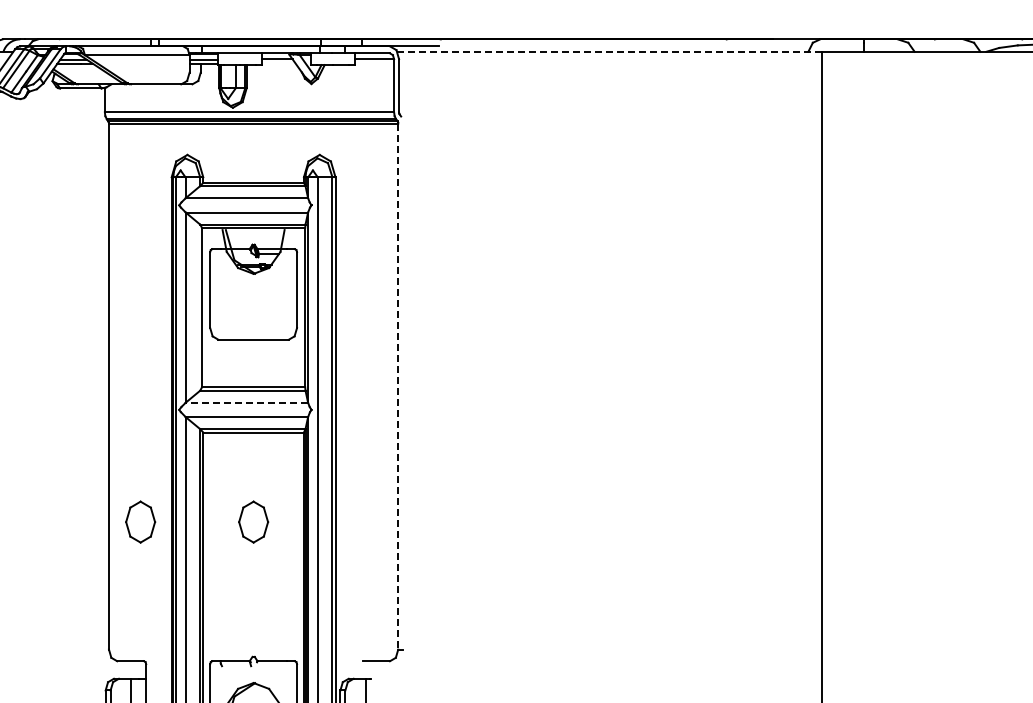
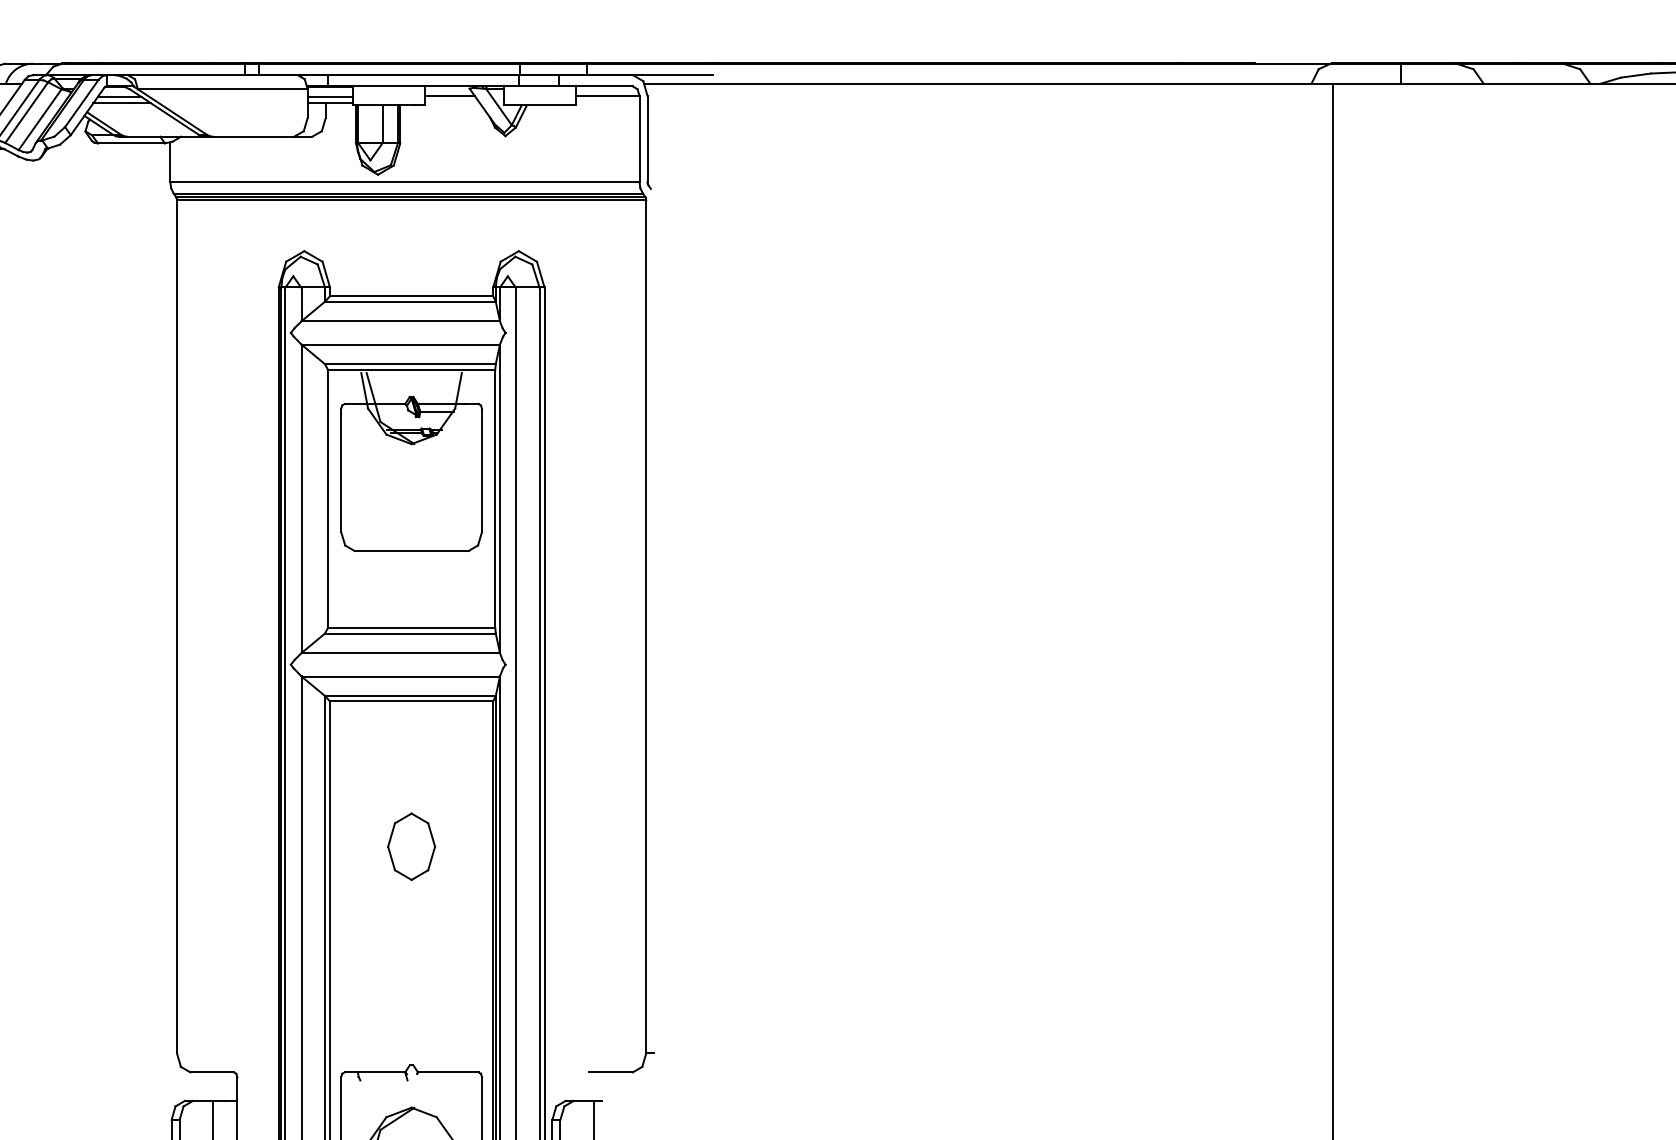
line: (609, 51) -> (988, 83), dashed -> solid
line: (398, 386) -> (646, 626), dashed -> solid
line: (246, 402) -> (400, 652), dashed -> solid
part: (140, 521) -> (228, 845), removed

